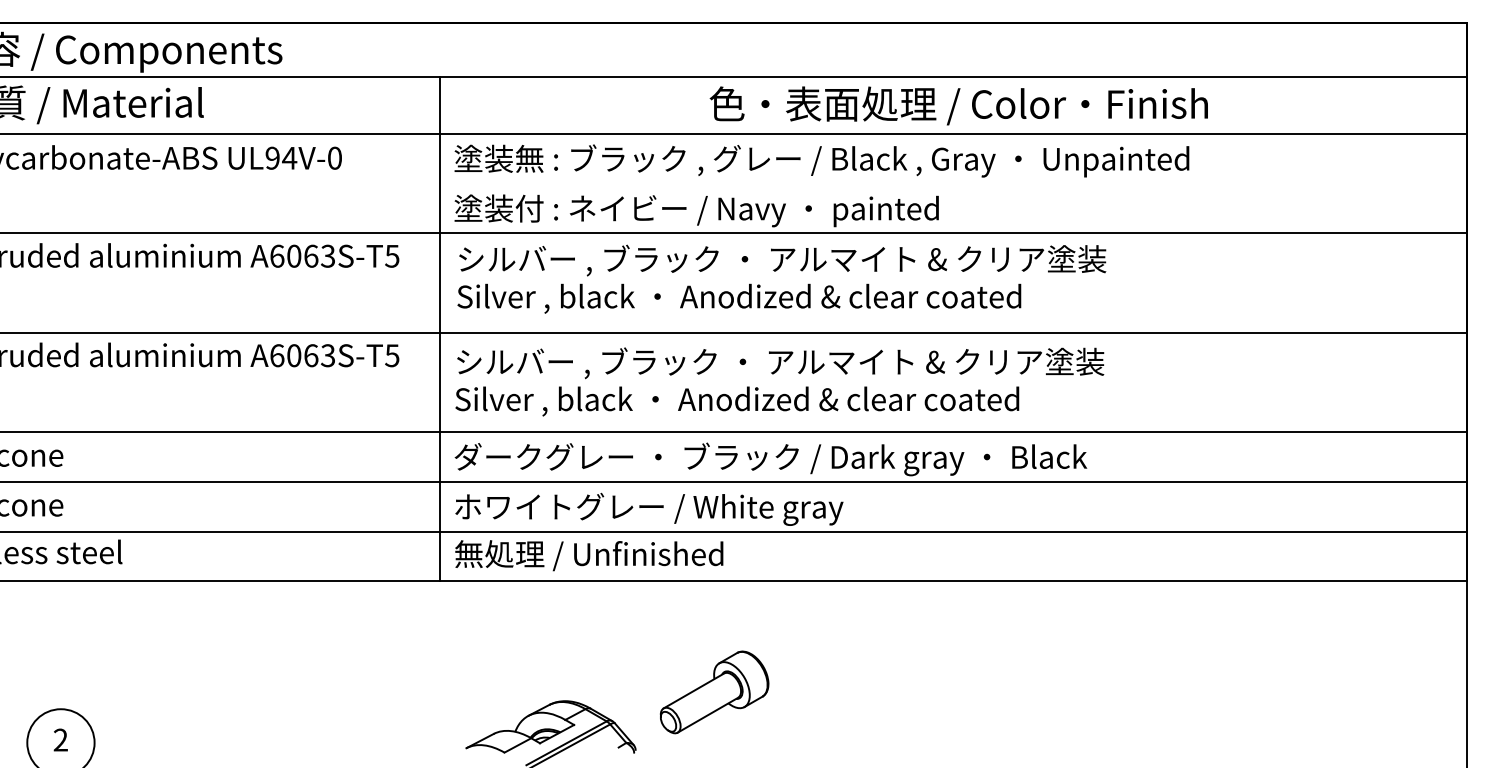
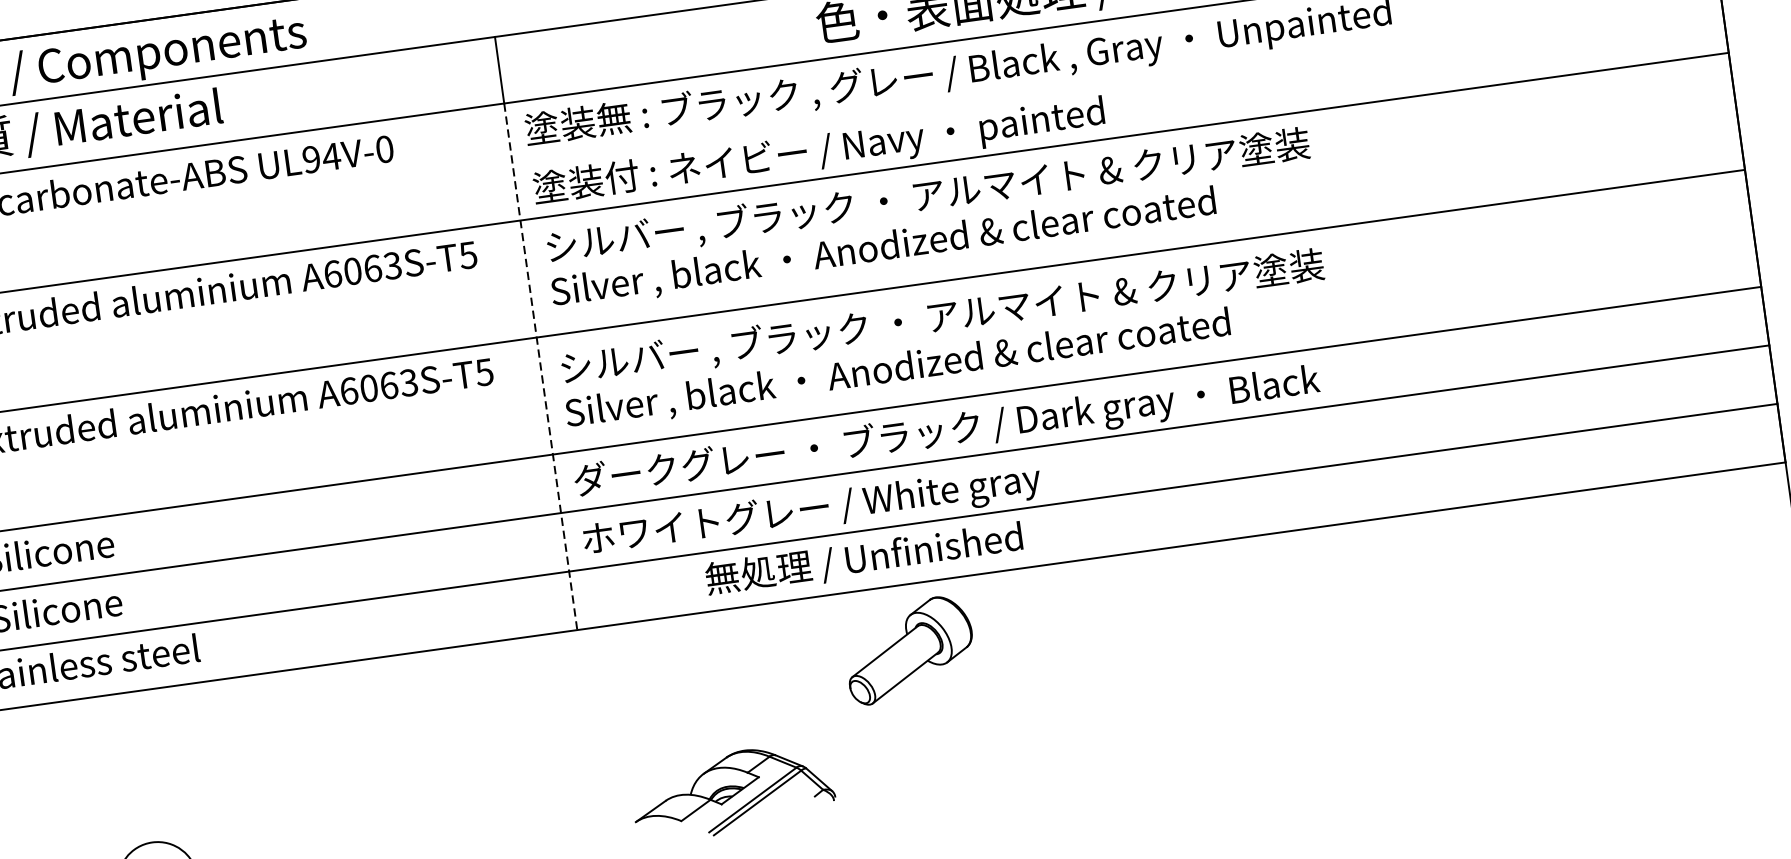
line: (439, 357) -> (540, 366), solid -> dashed
text: (589, 555) -> (864, 559), moved
part: (714, 692) -> (909, 650), moved

